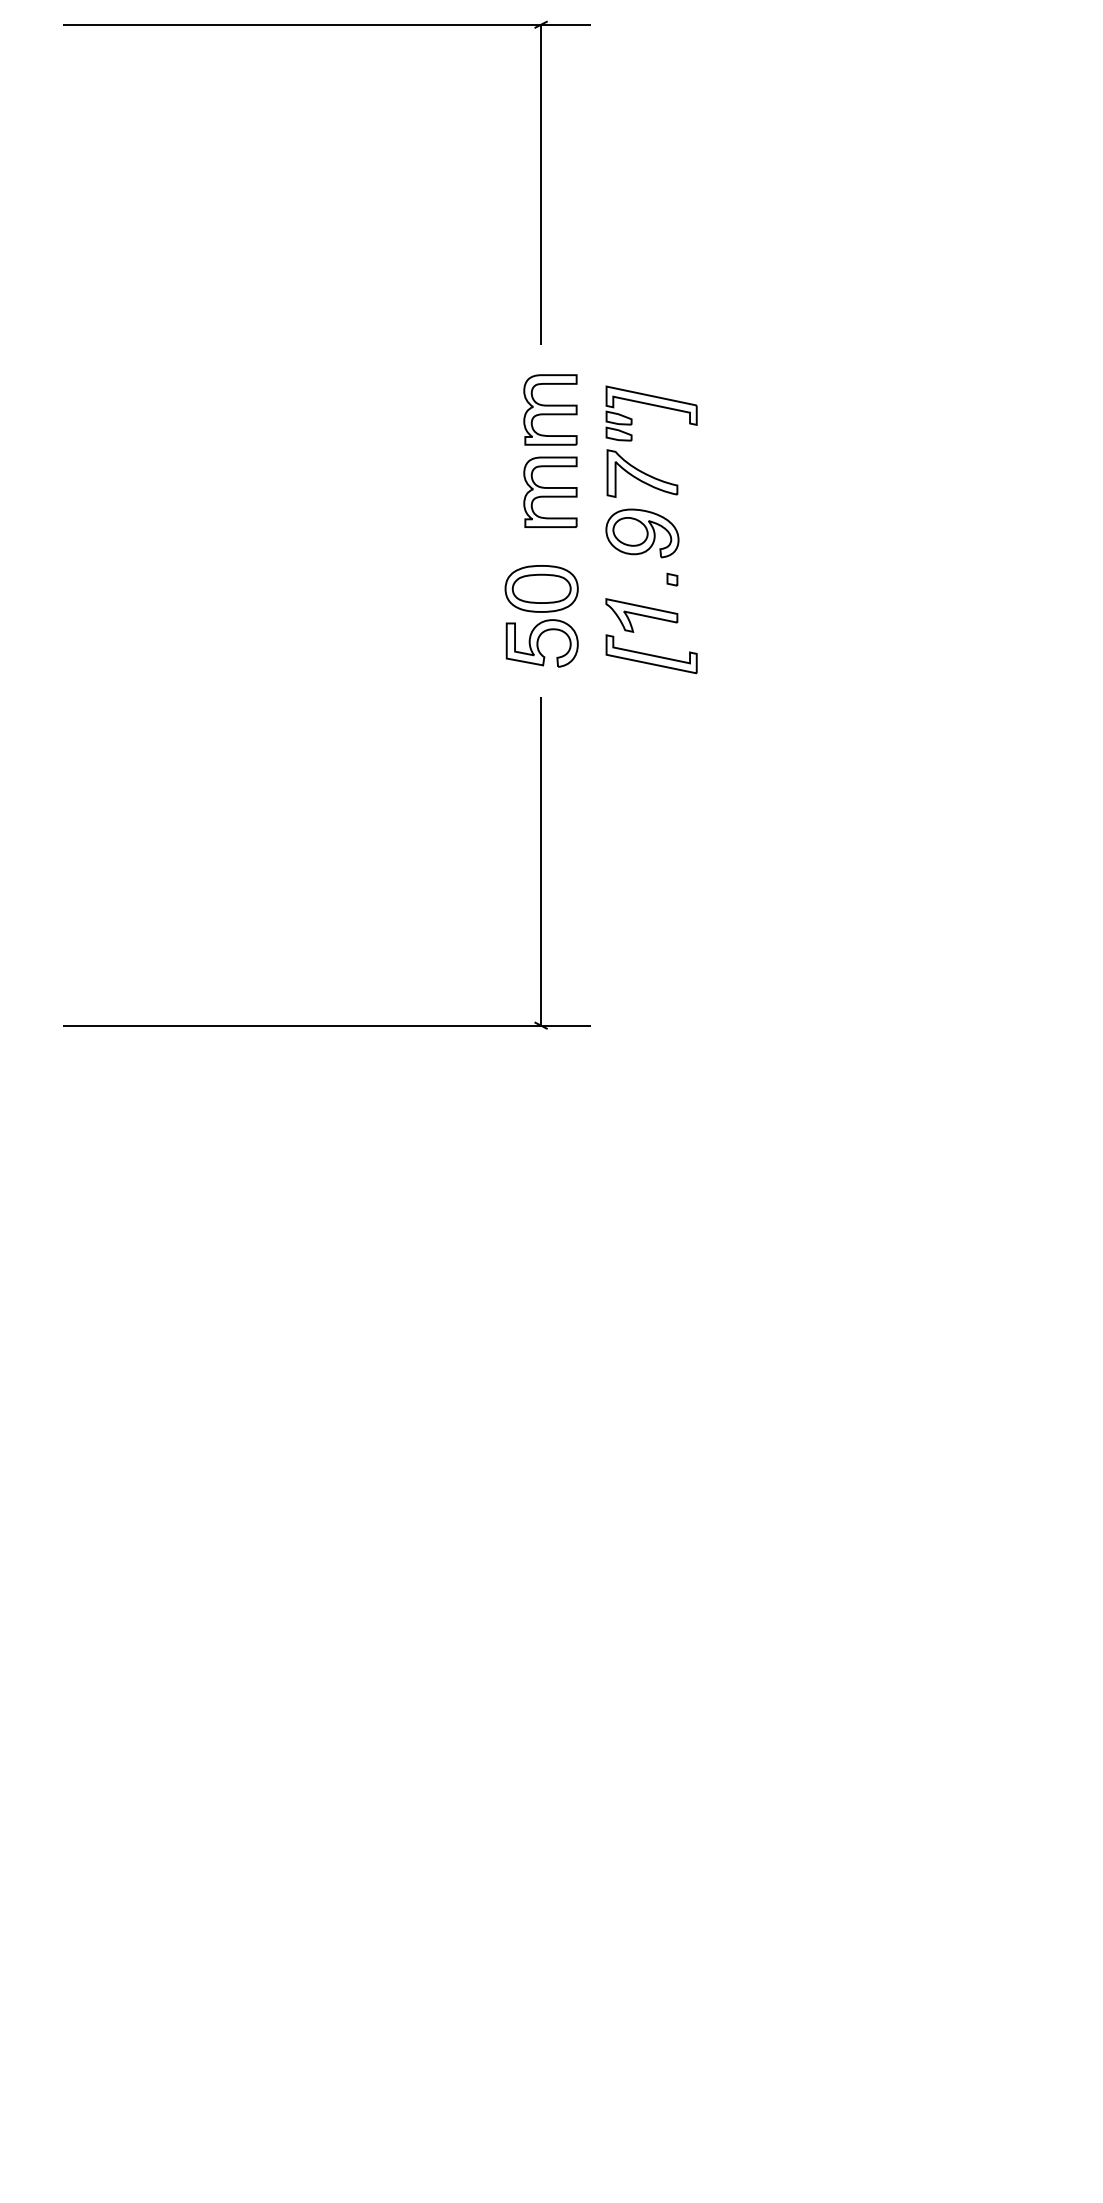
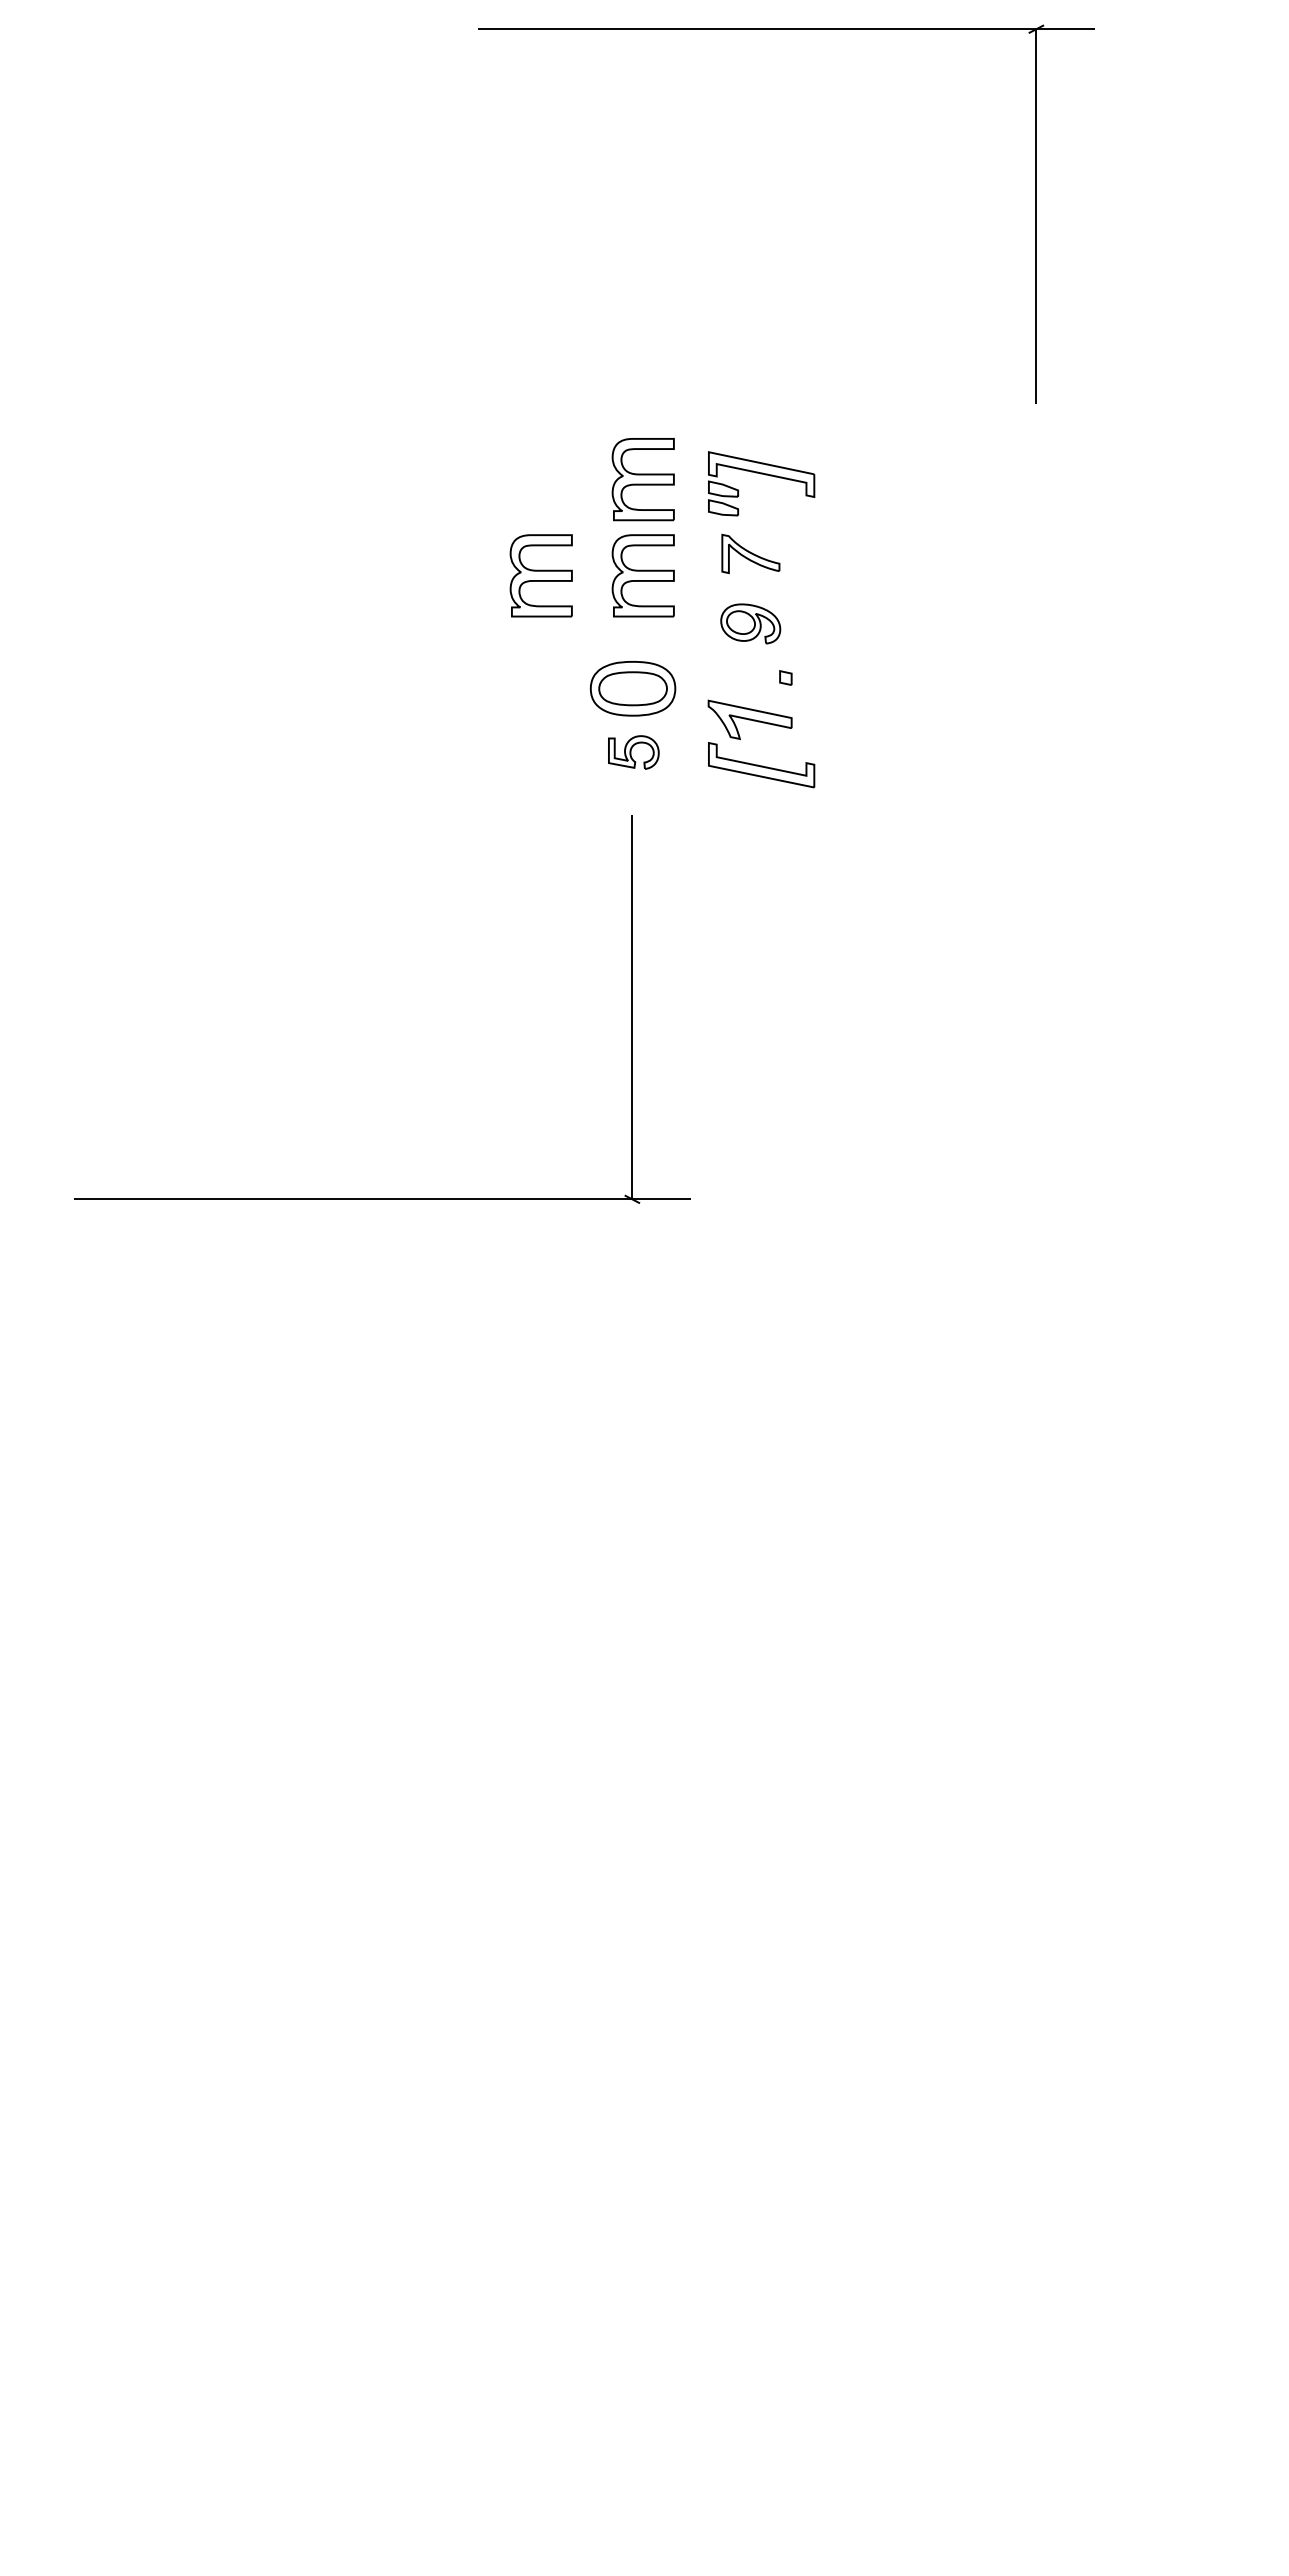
part: (327, 24) -> (786, 29), moved
part: (642, 473) -> (750, 553), size x0.7
part: (462, 492) -> (540, 575), added
part: (642, 533) -> (750, 623), size x0.7
part: (542, 643) -> (633, 752), size x0.6

